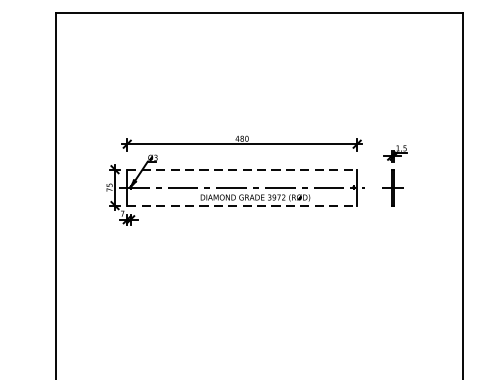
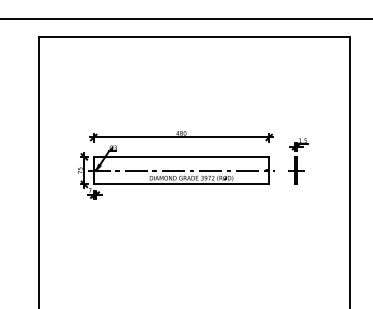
line: (242, 169) -> (181, 156), dashed -> solid
line: (242, 205) -> (181, 184), dashed -> solid

